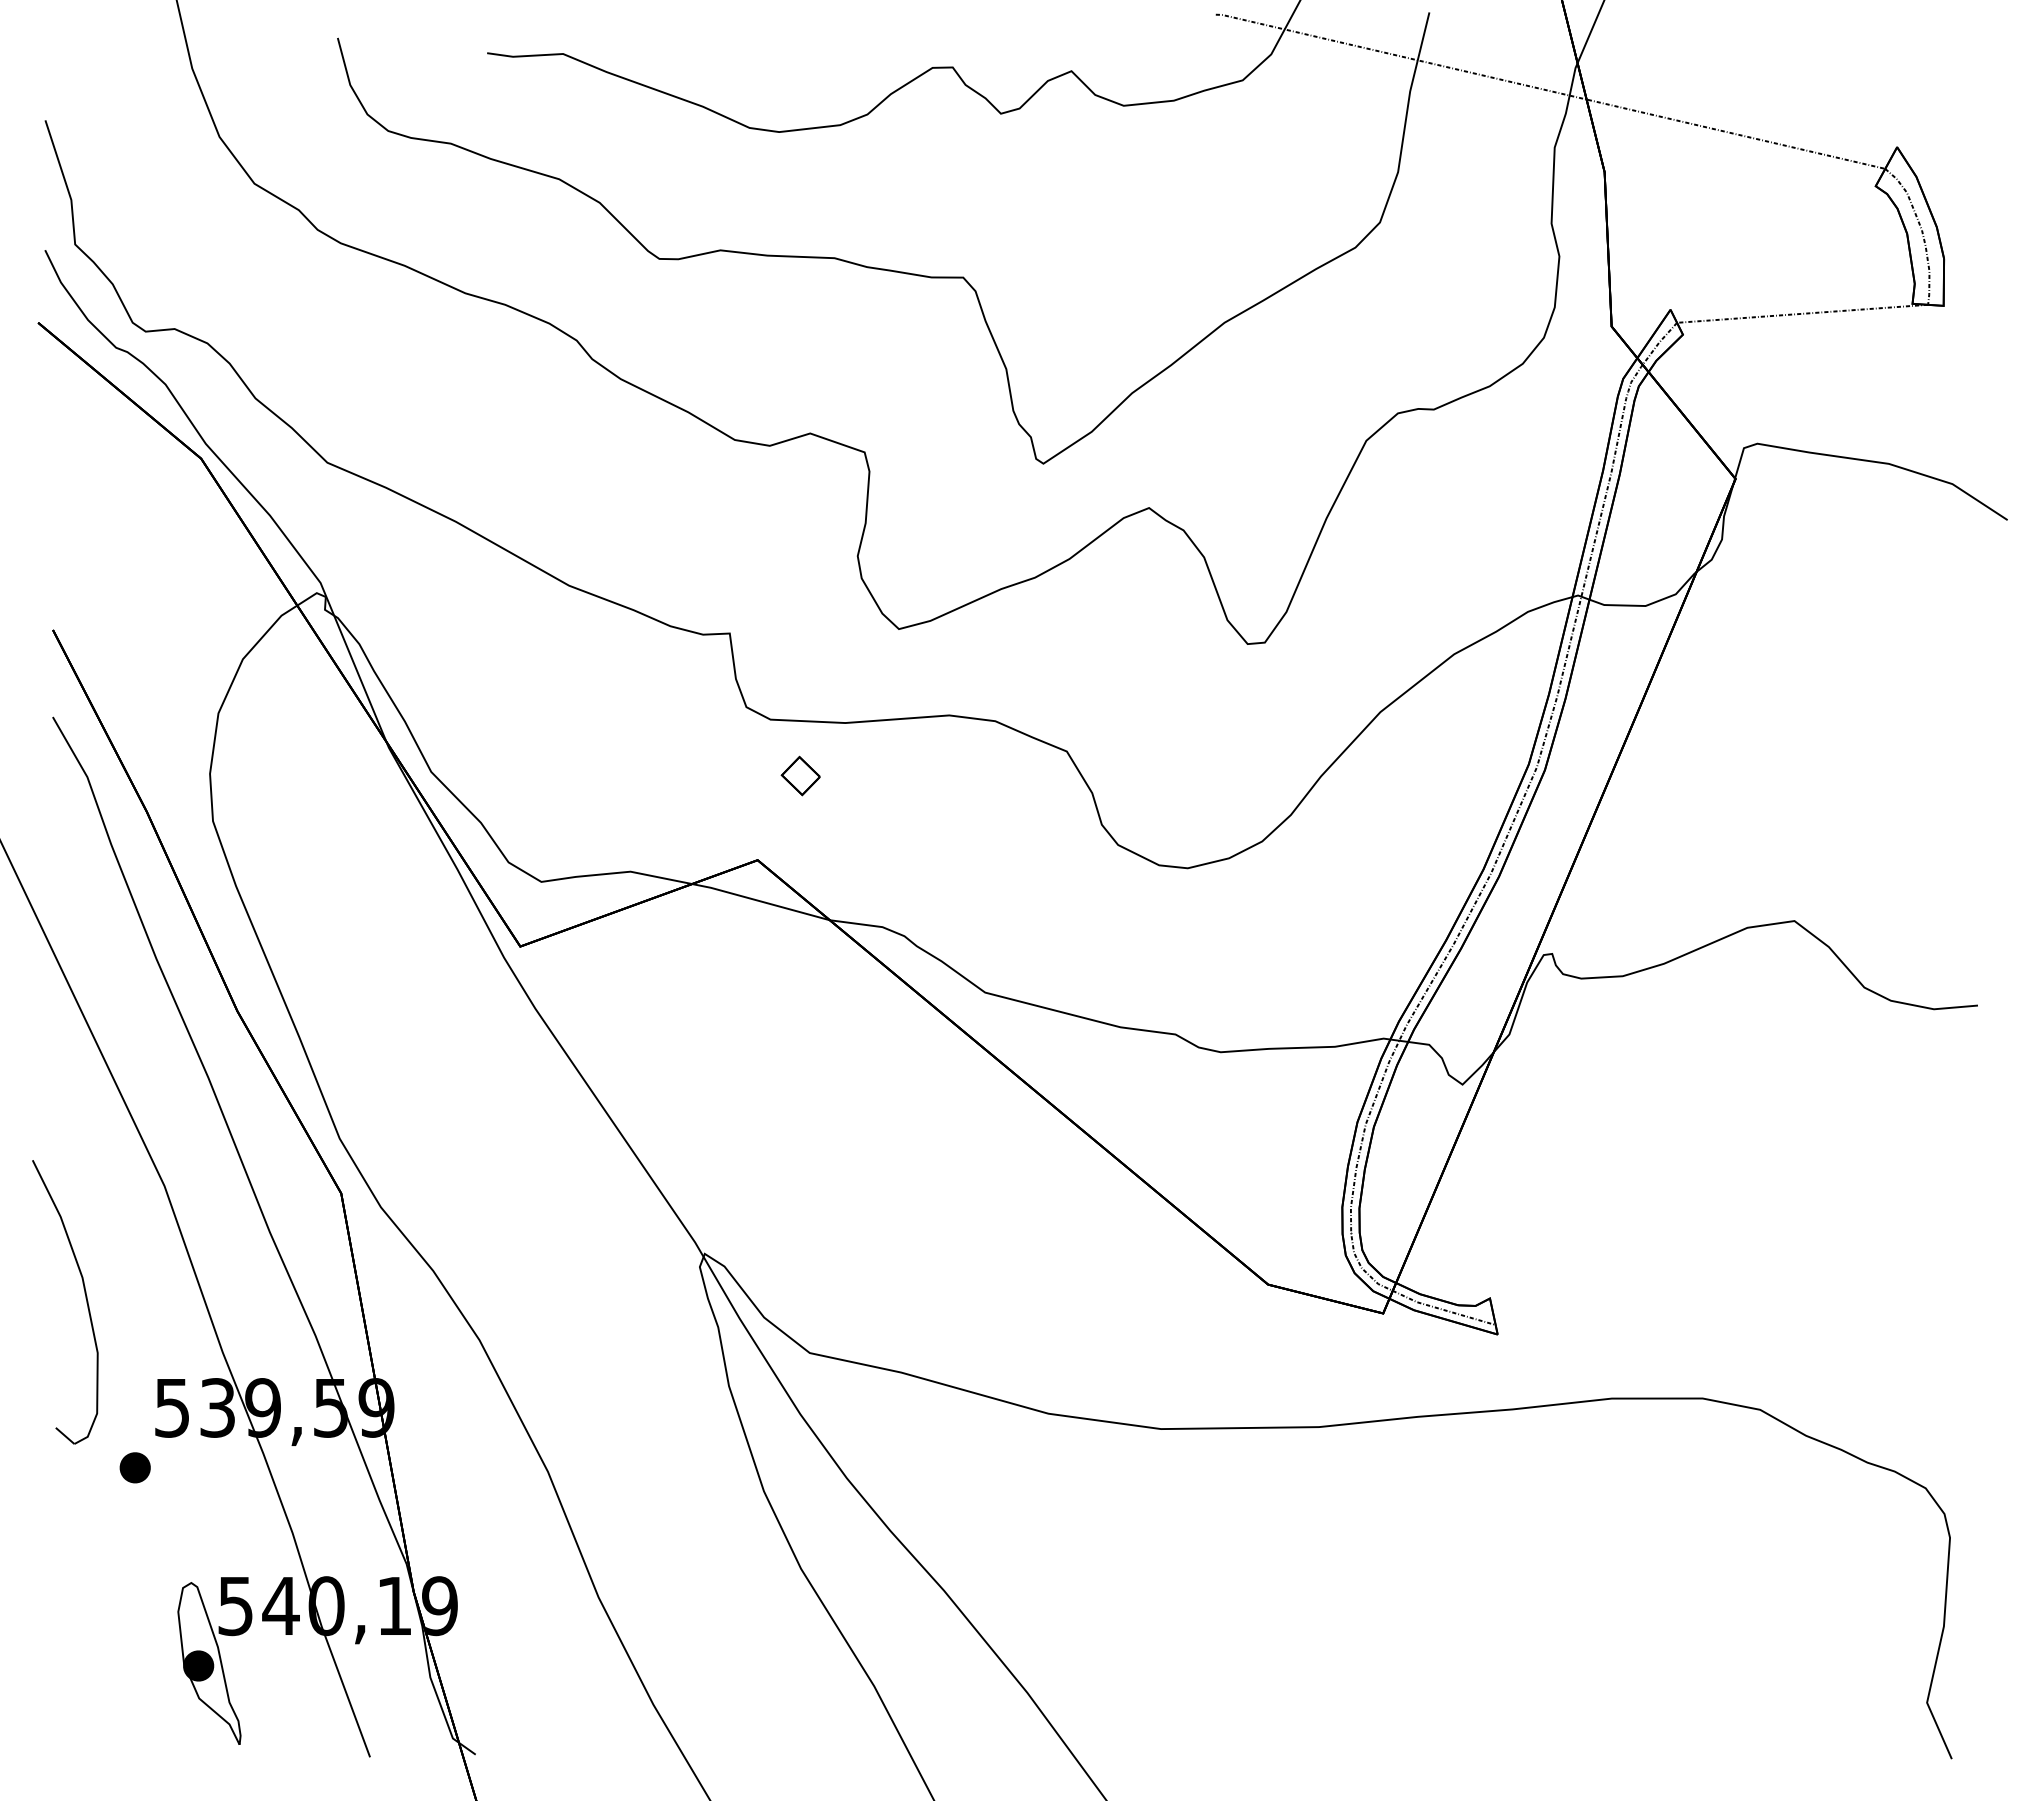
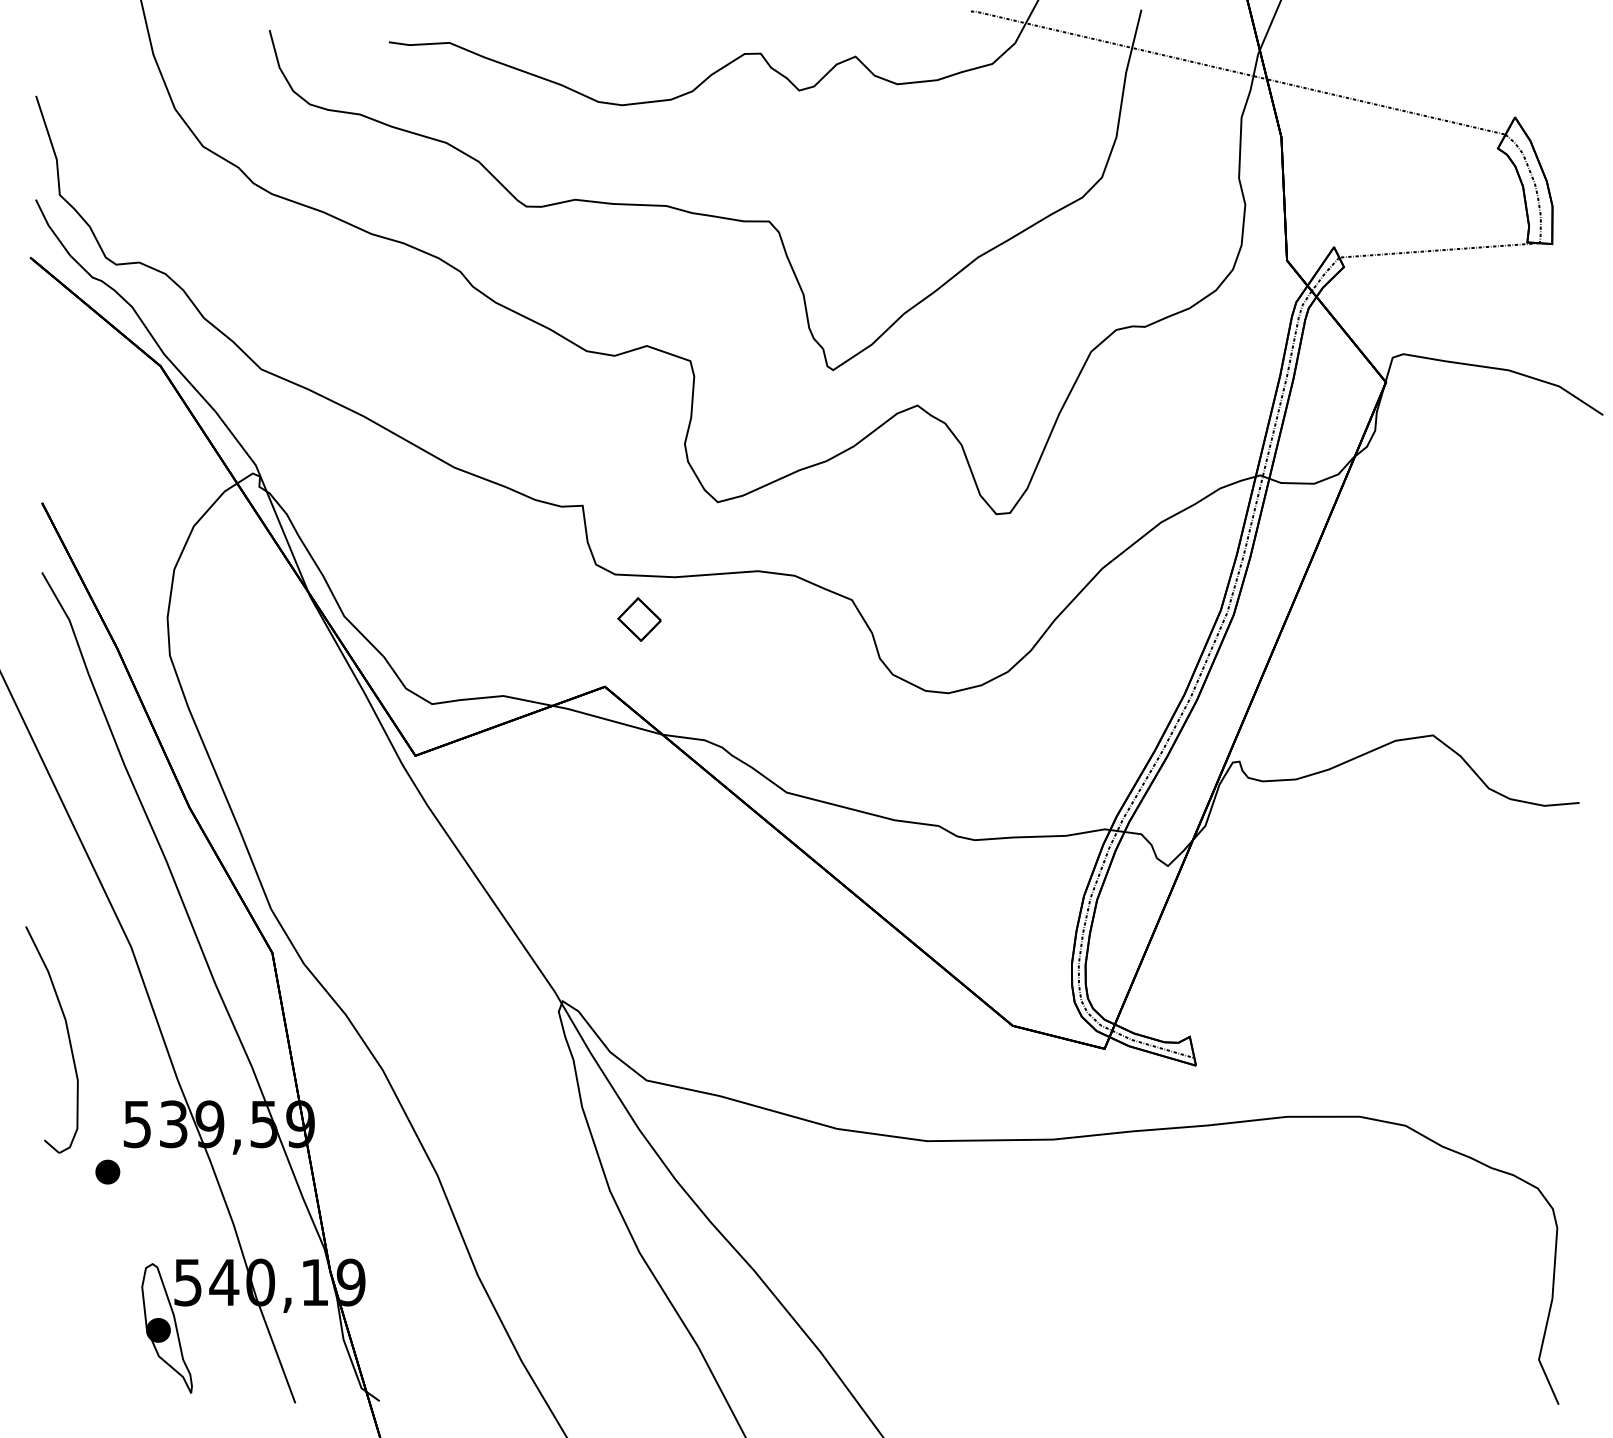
part: (800, 775) -> (639, 619), size x1.4

